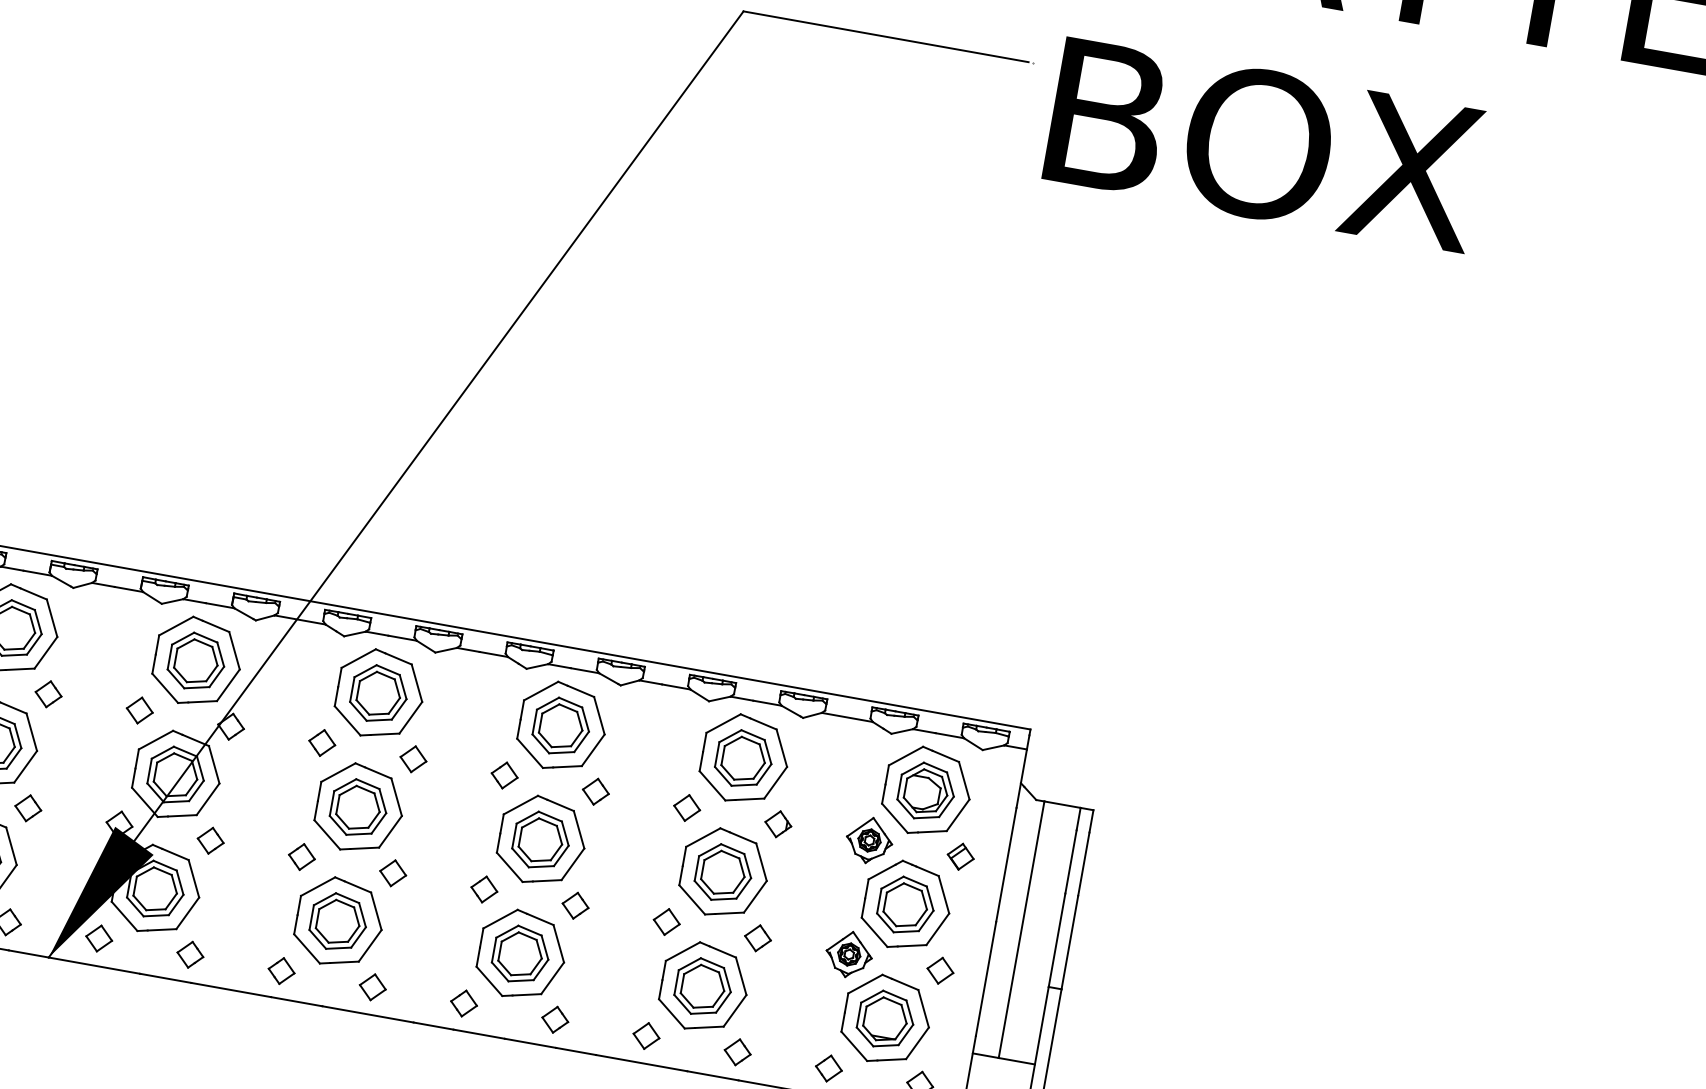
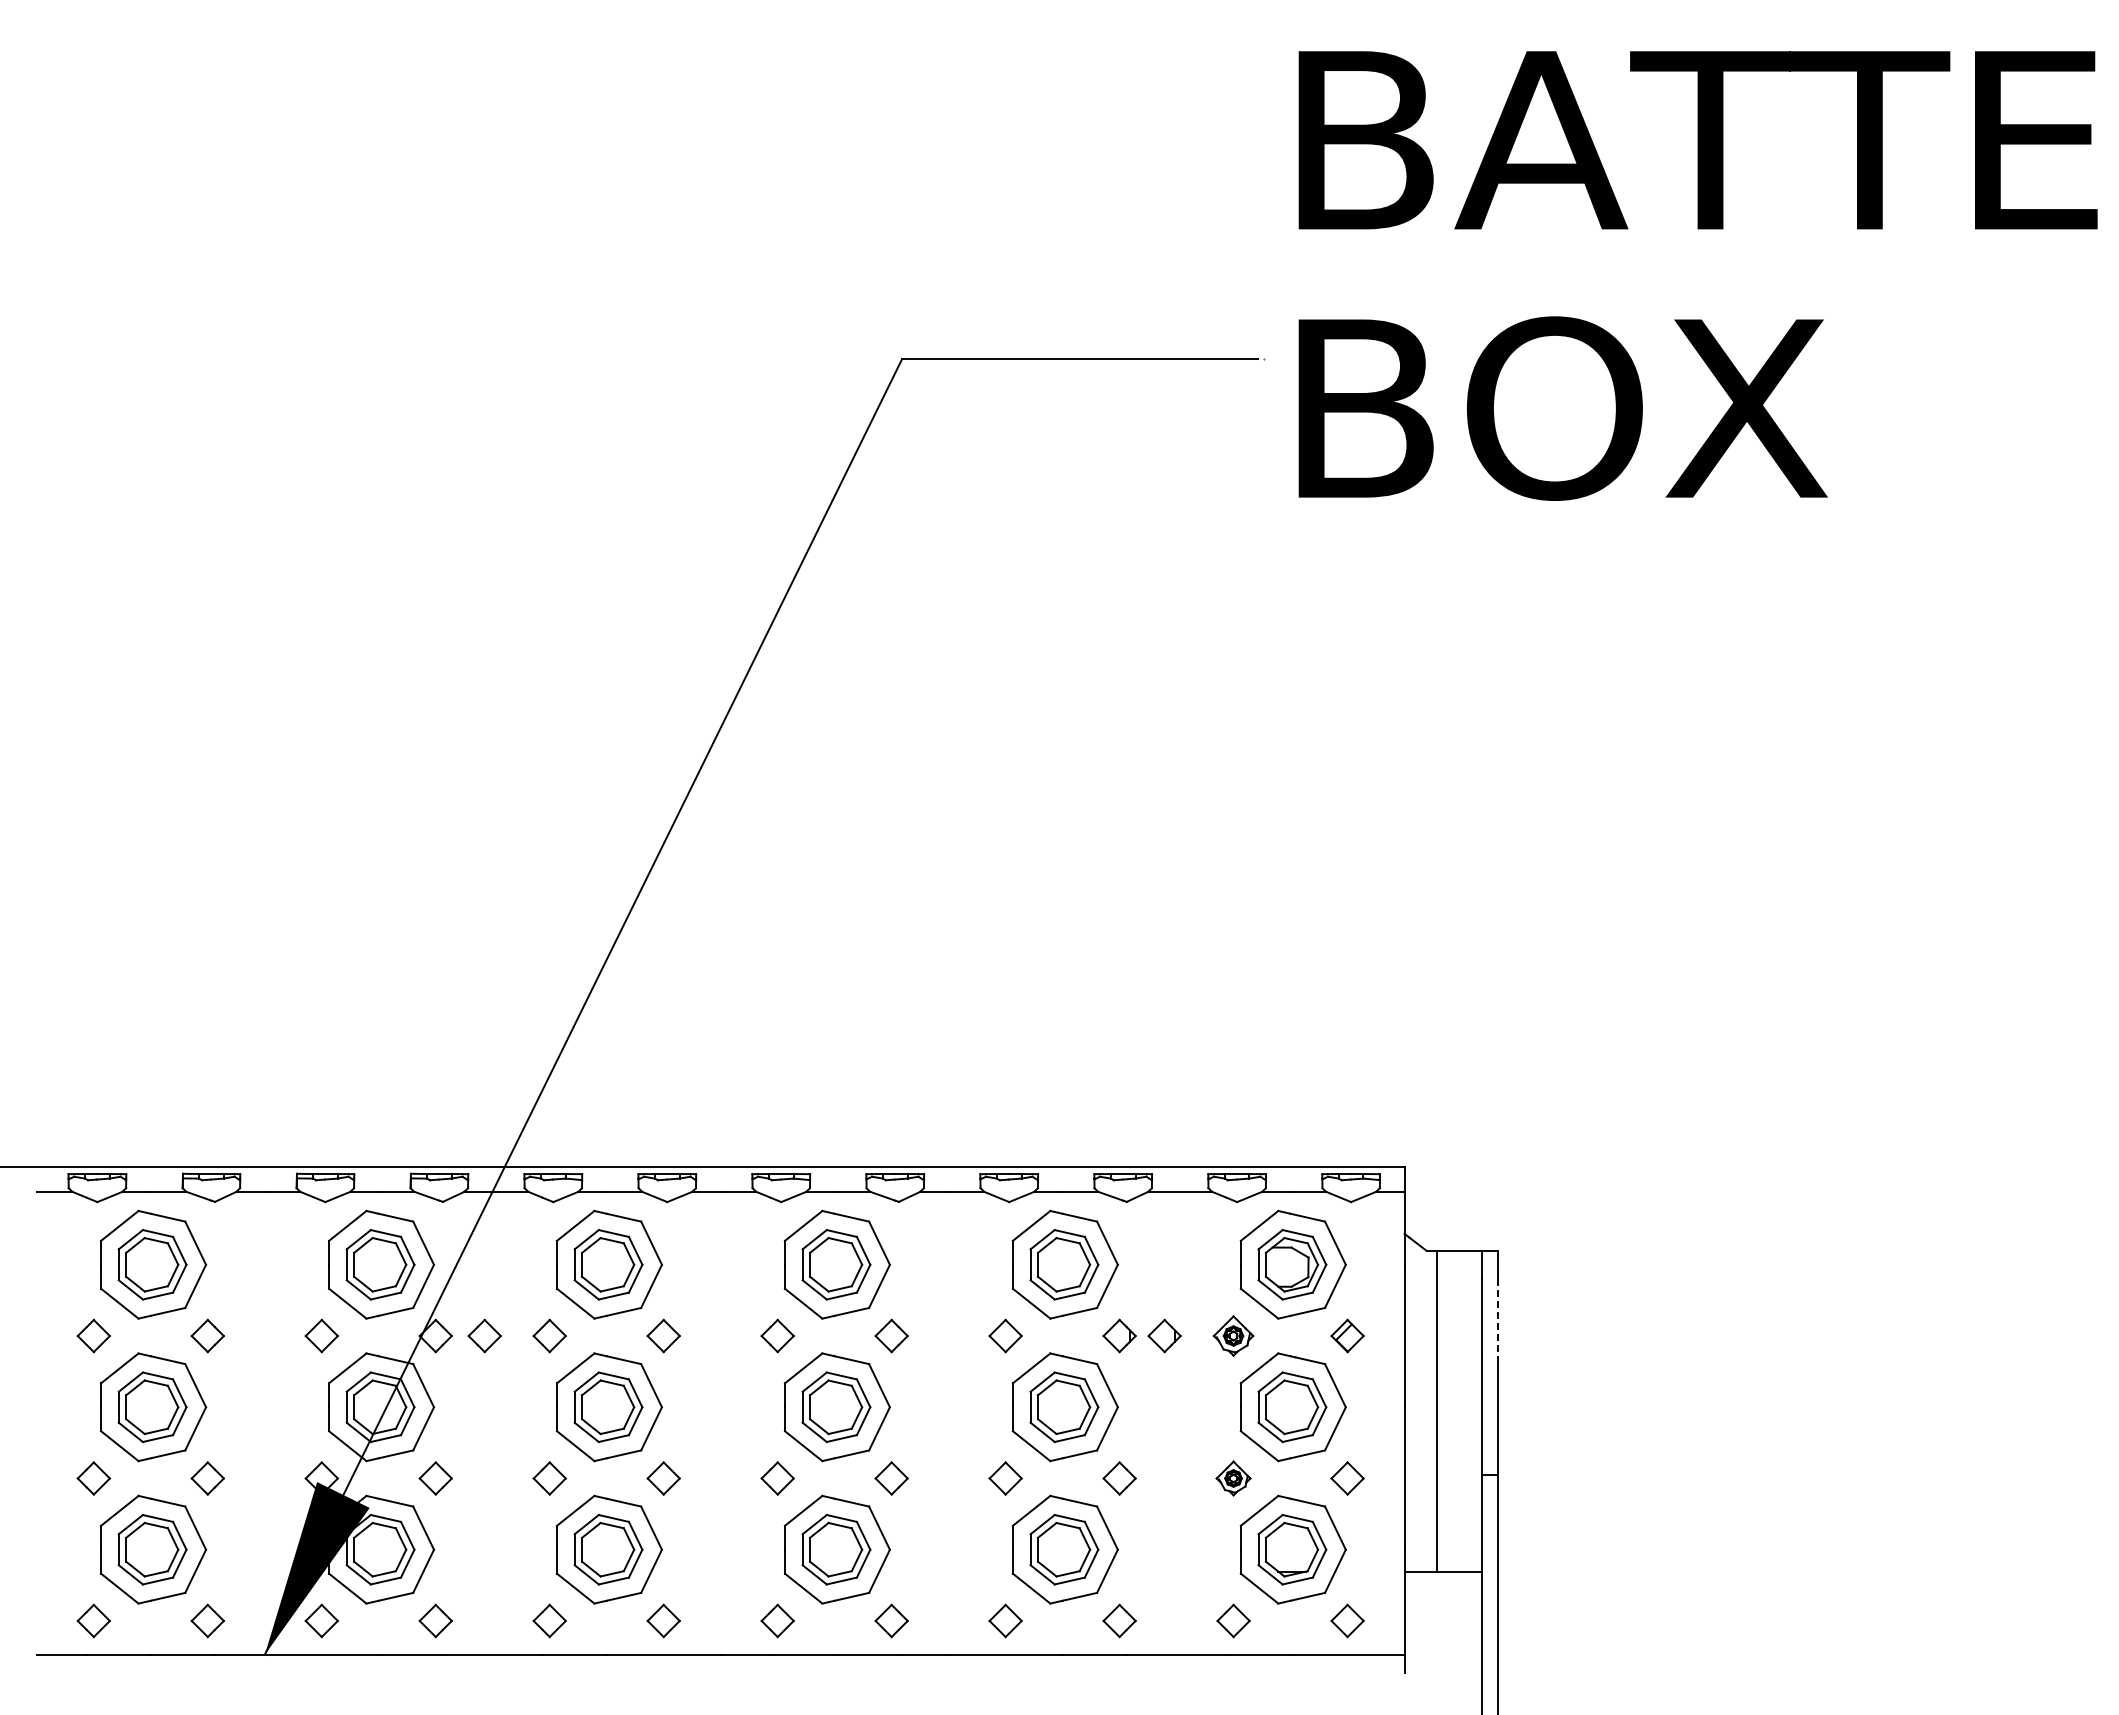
part: (270, 733) -> (484, 1335), added
part: (814, 830) -> (1164, 1335), added
part: (869, 840) -> (1233, 1335), size x0.7
line: (1084, 864) -> (1498, 1318), solid -> dashed
part: (849, 954) -> (1233, 1478), size x0.6

